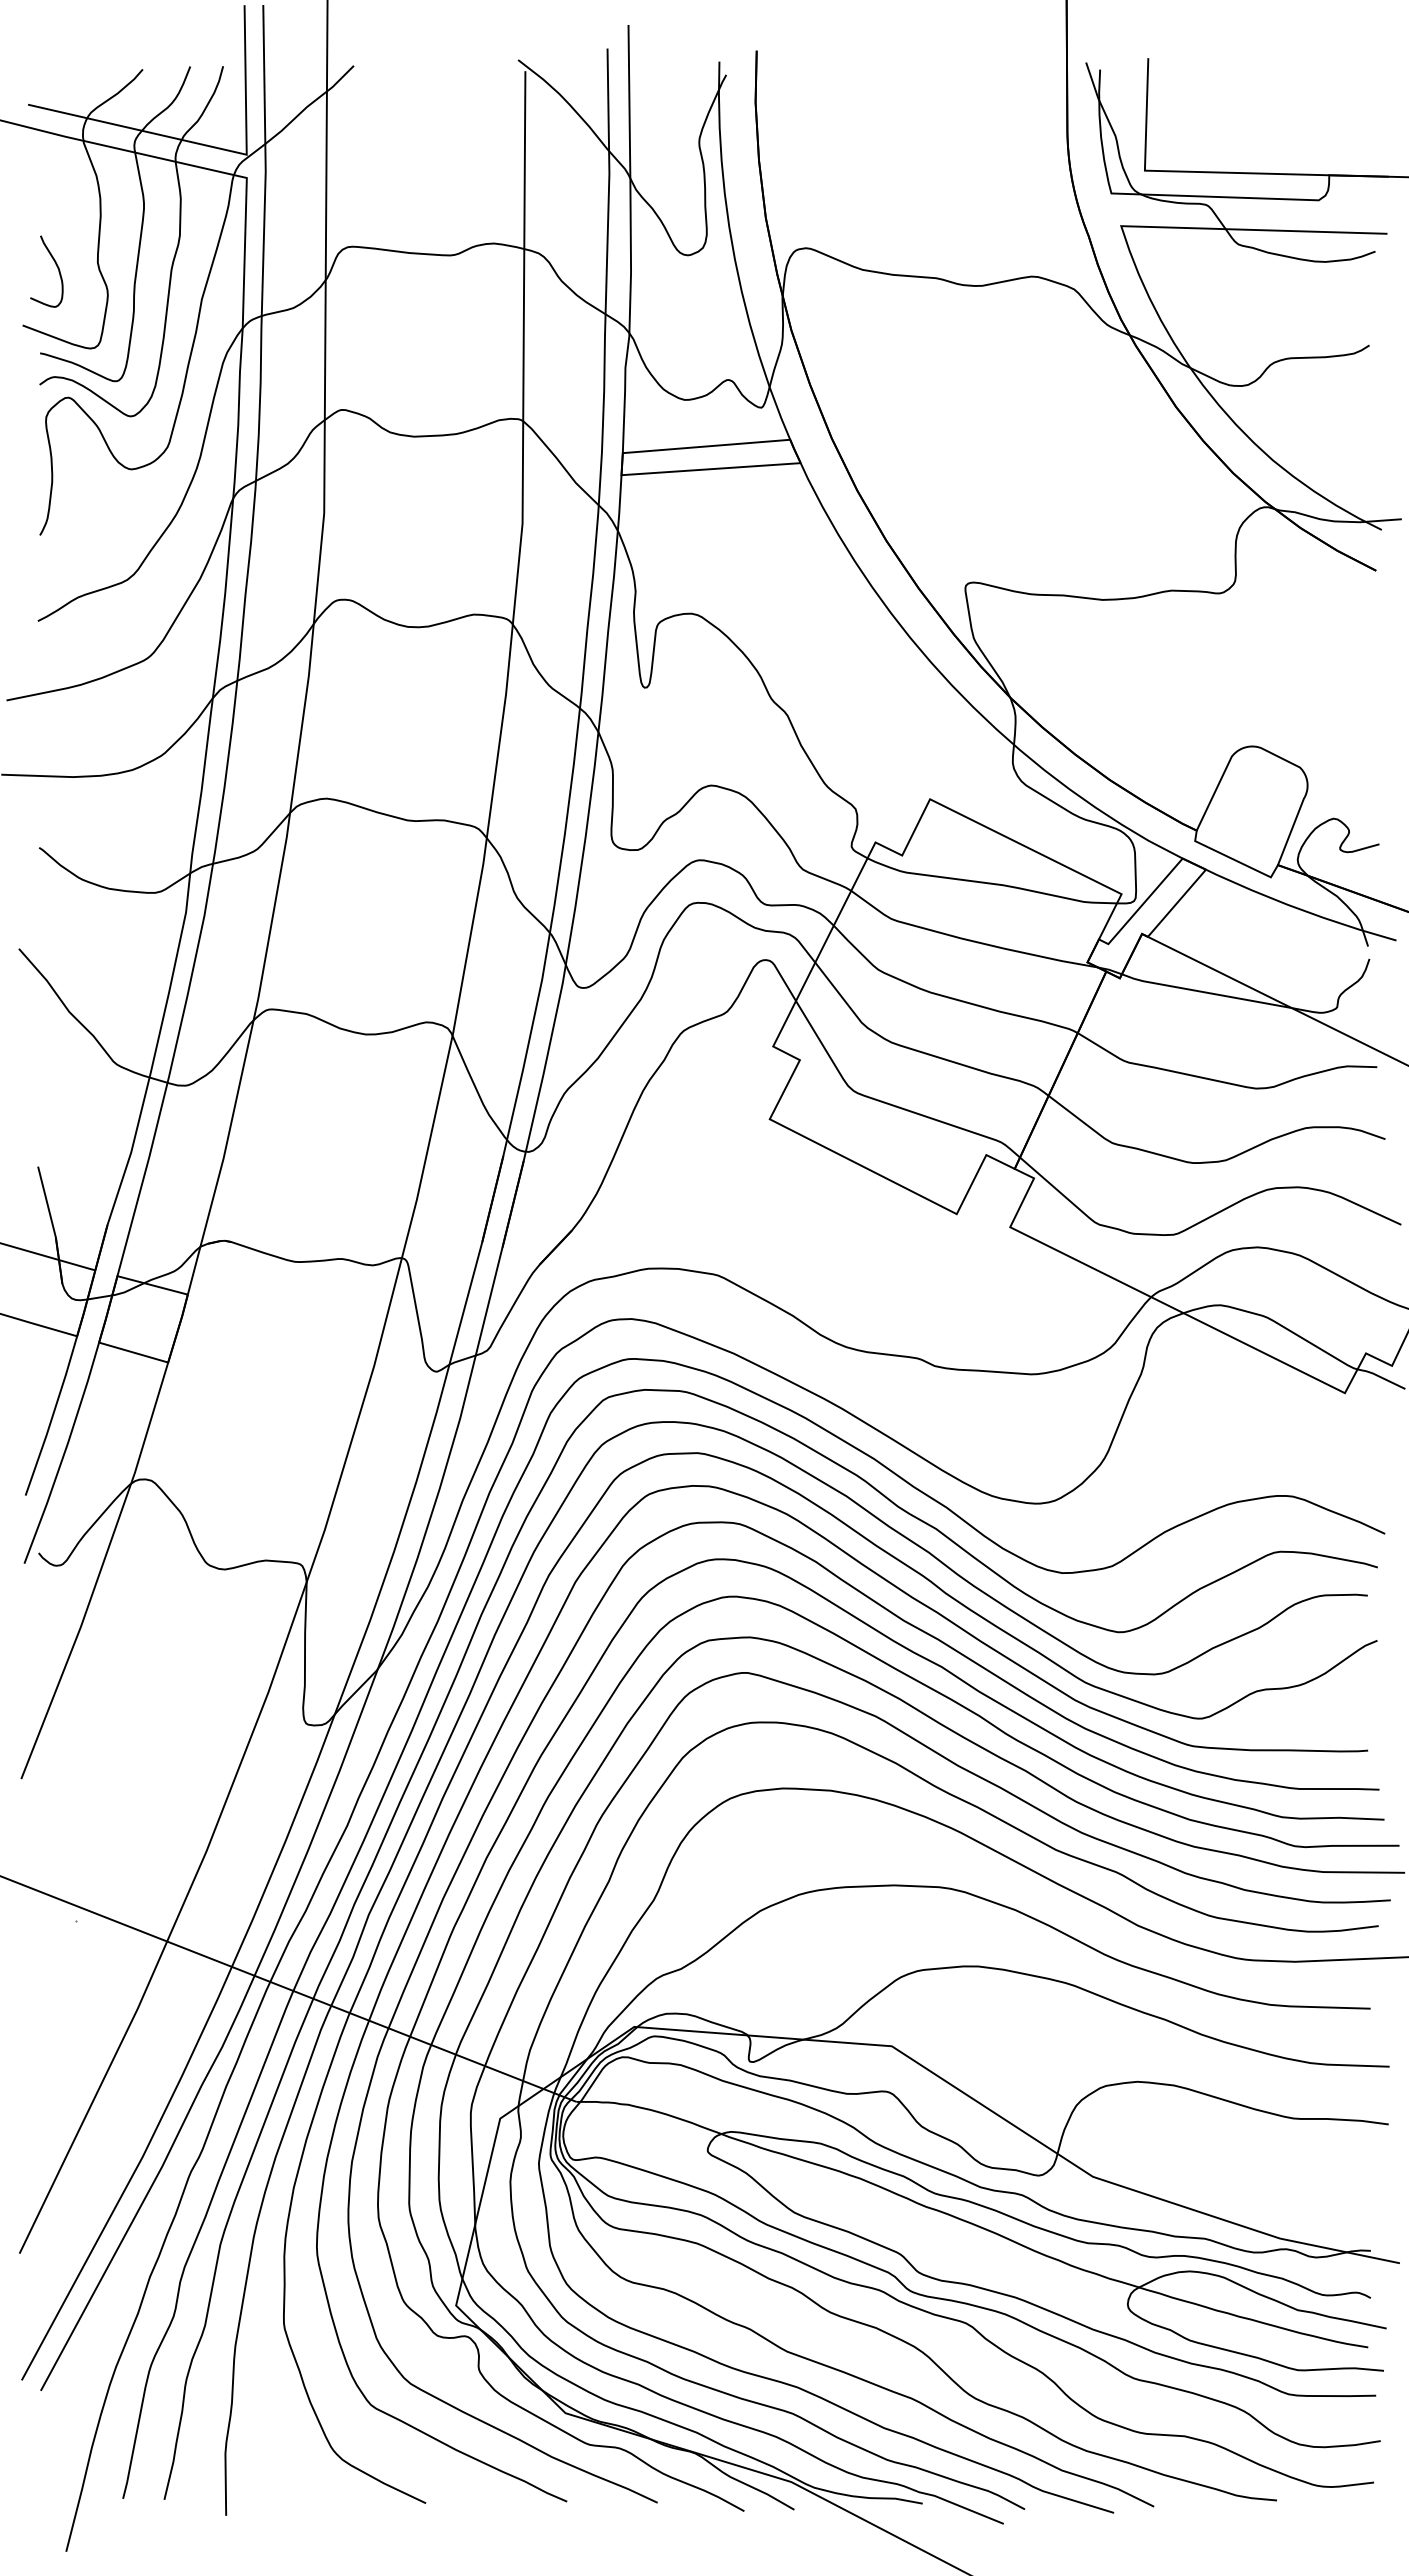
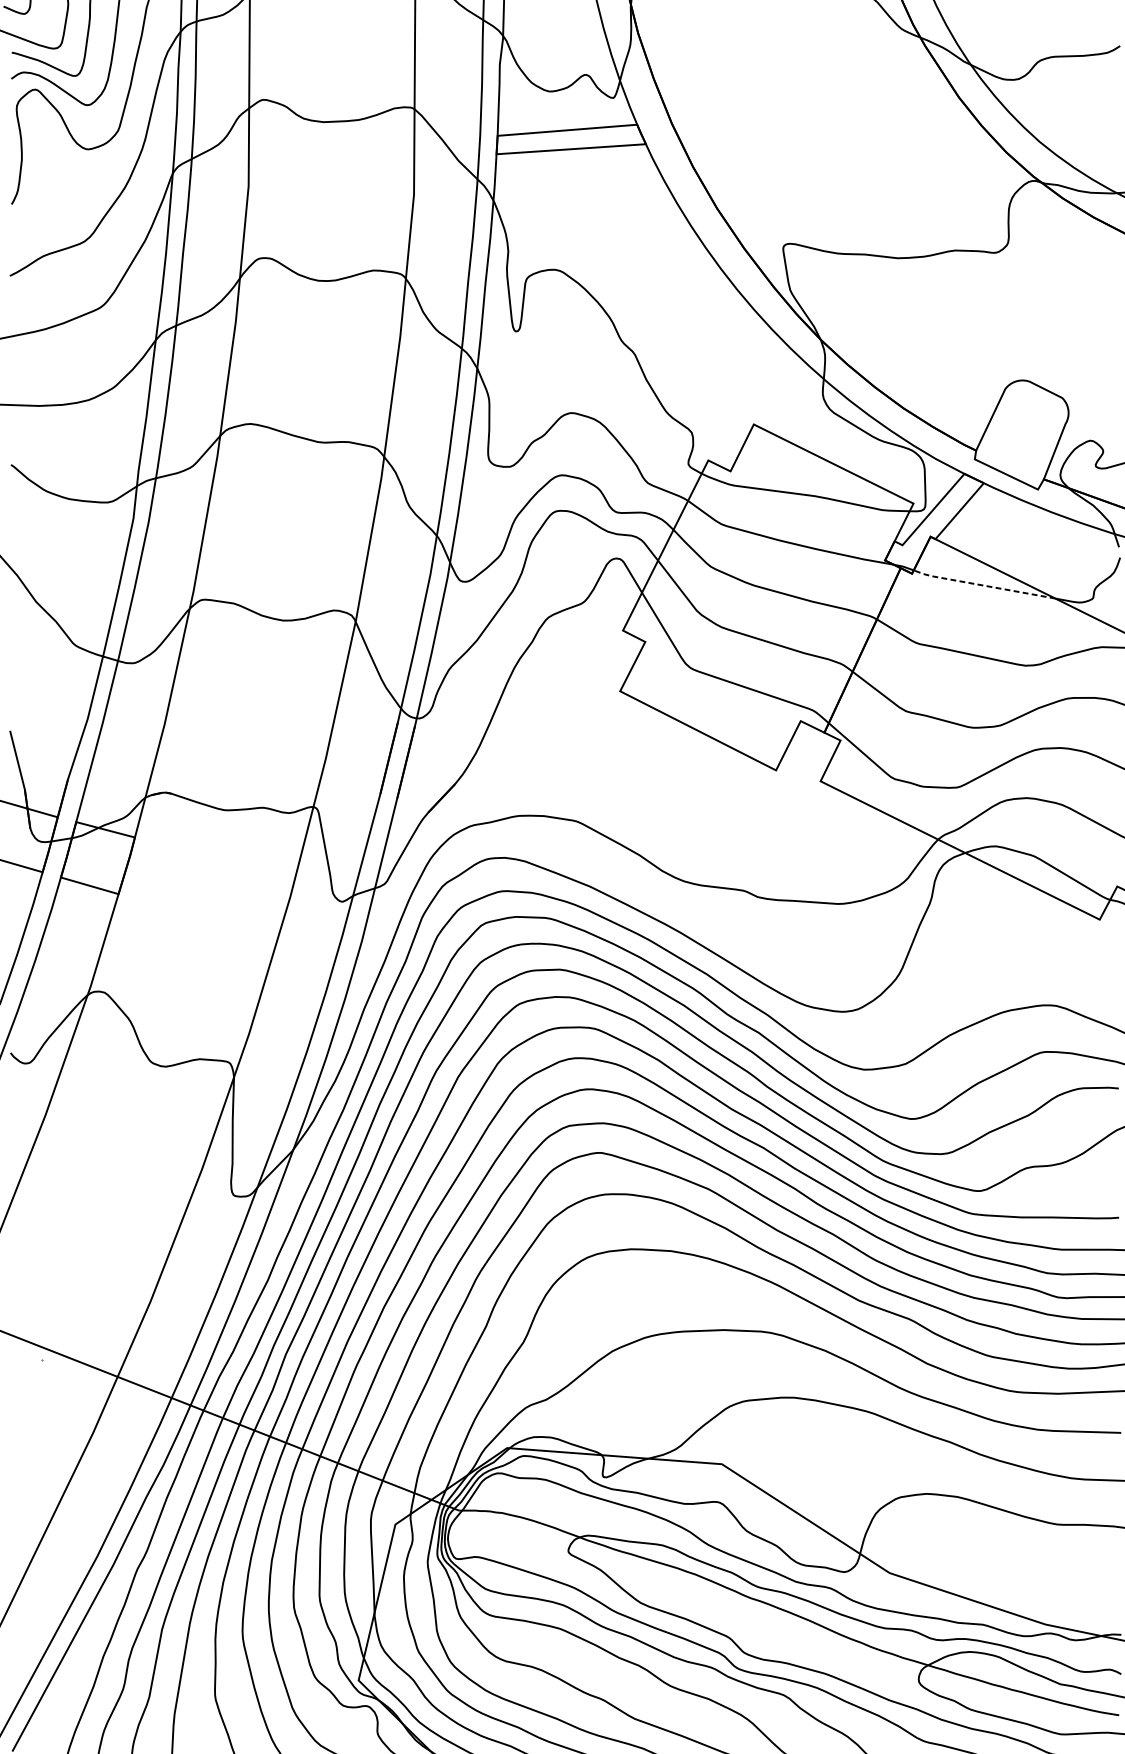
line: (1205, 992) -> (983, 585), solid -> dashed

